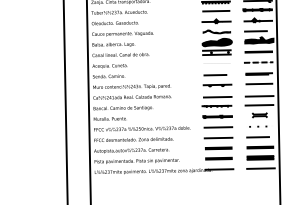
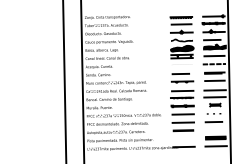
fill: (260, 146) -> (215, 129), removed
fill: (218, 158) -> (183, 138), removed

